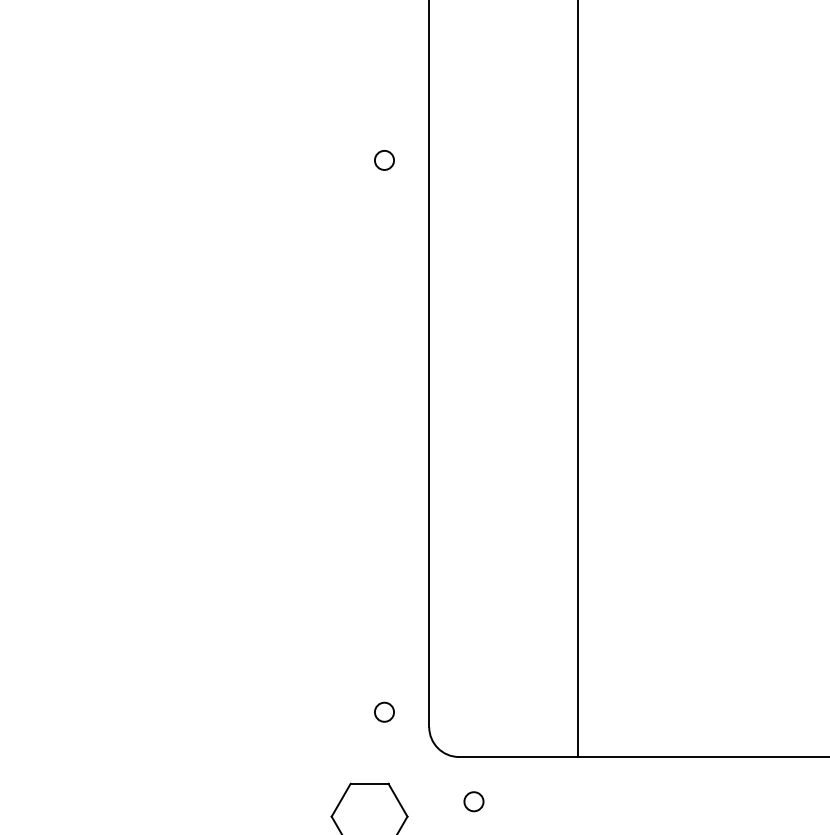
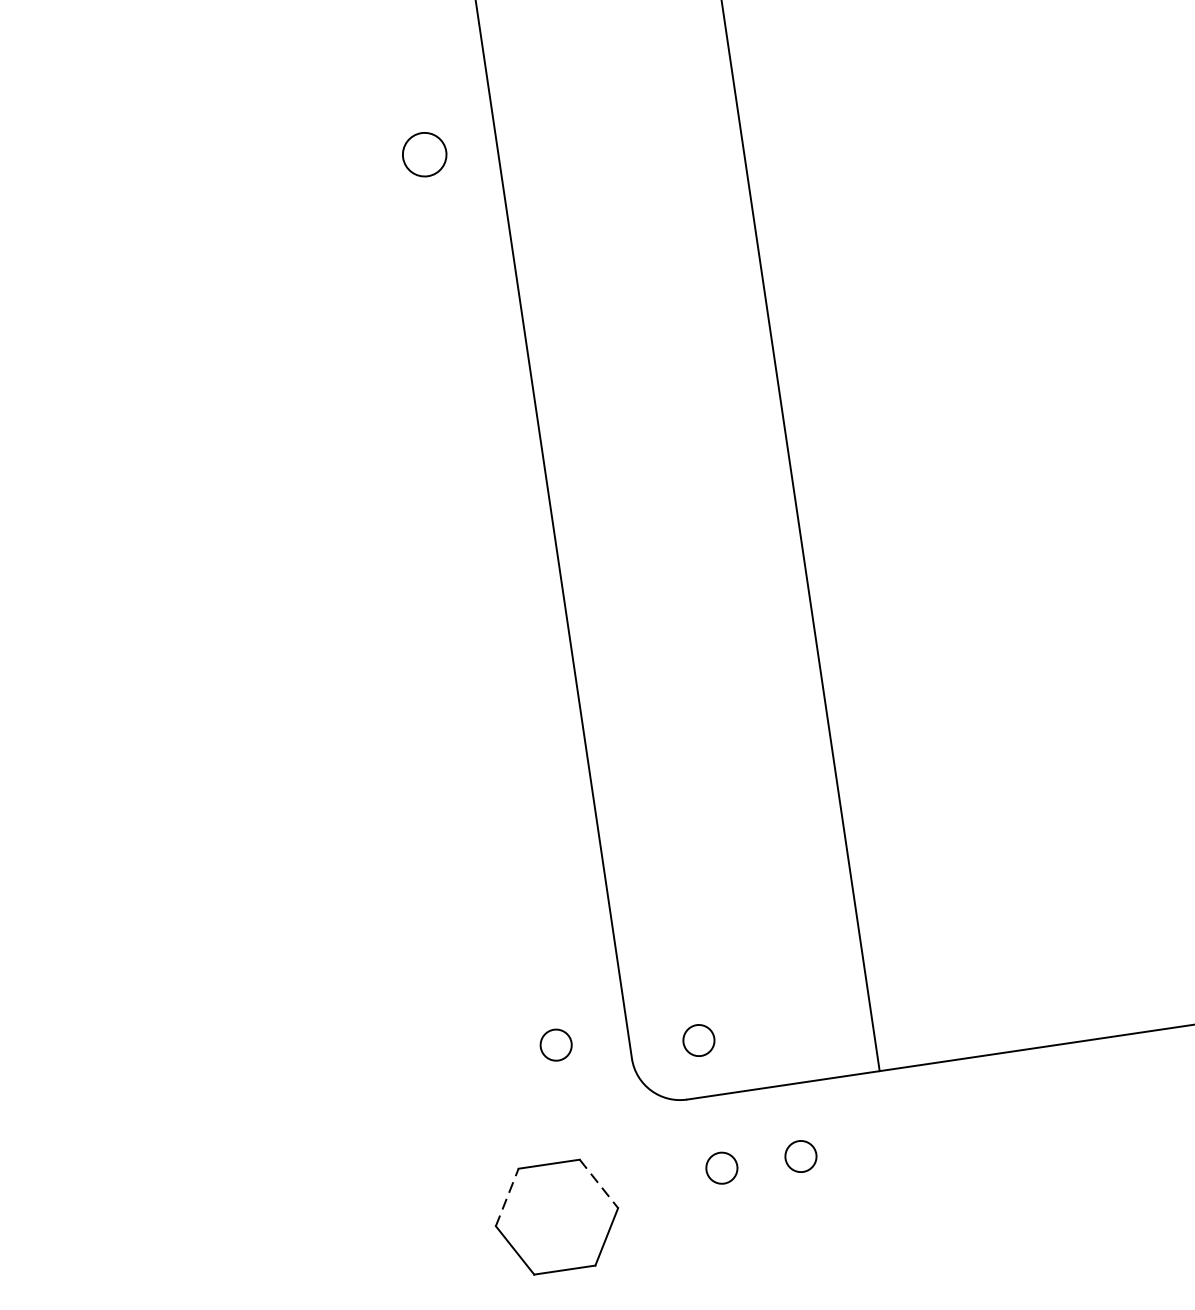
circle: (384, 160) -> (424, 154), size x1.4
circle: (471, 721) -> (698, 1039), added
line: (341, 800) -> (507, 1197), solid -> dashed
line: (398, 800) -> (599, 1184), solid -> dashed
circle: (522, 801) -> (800, 1156), added

